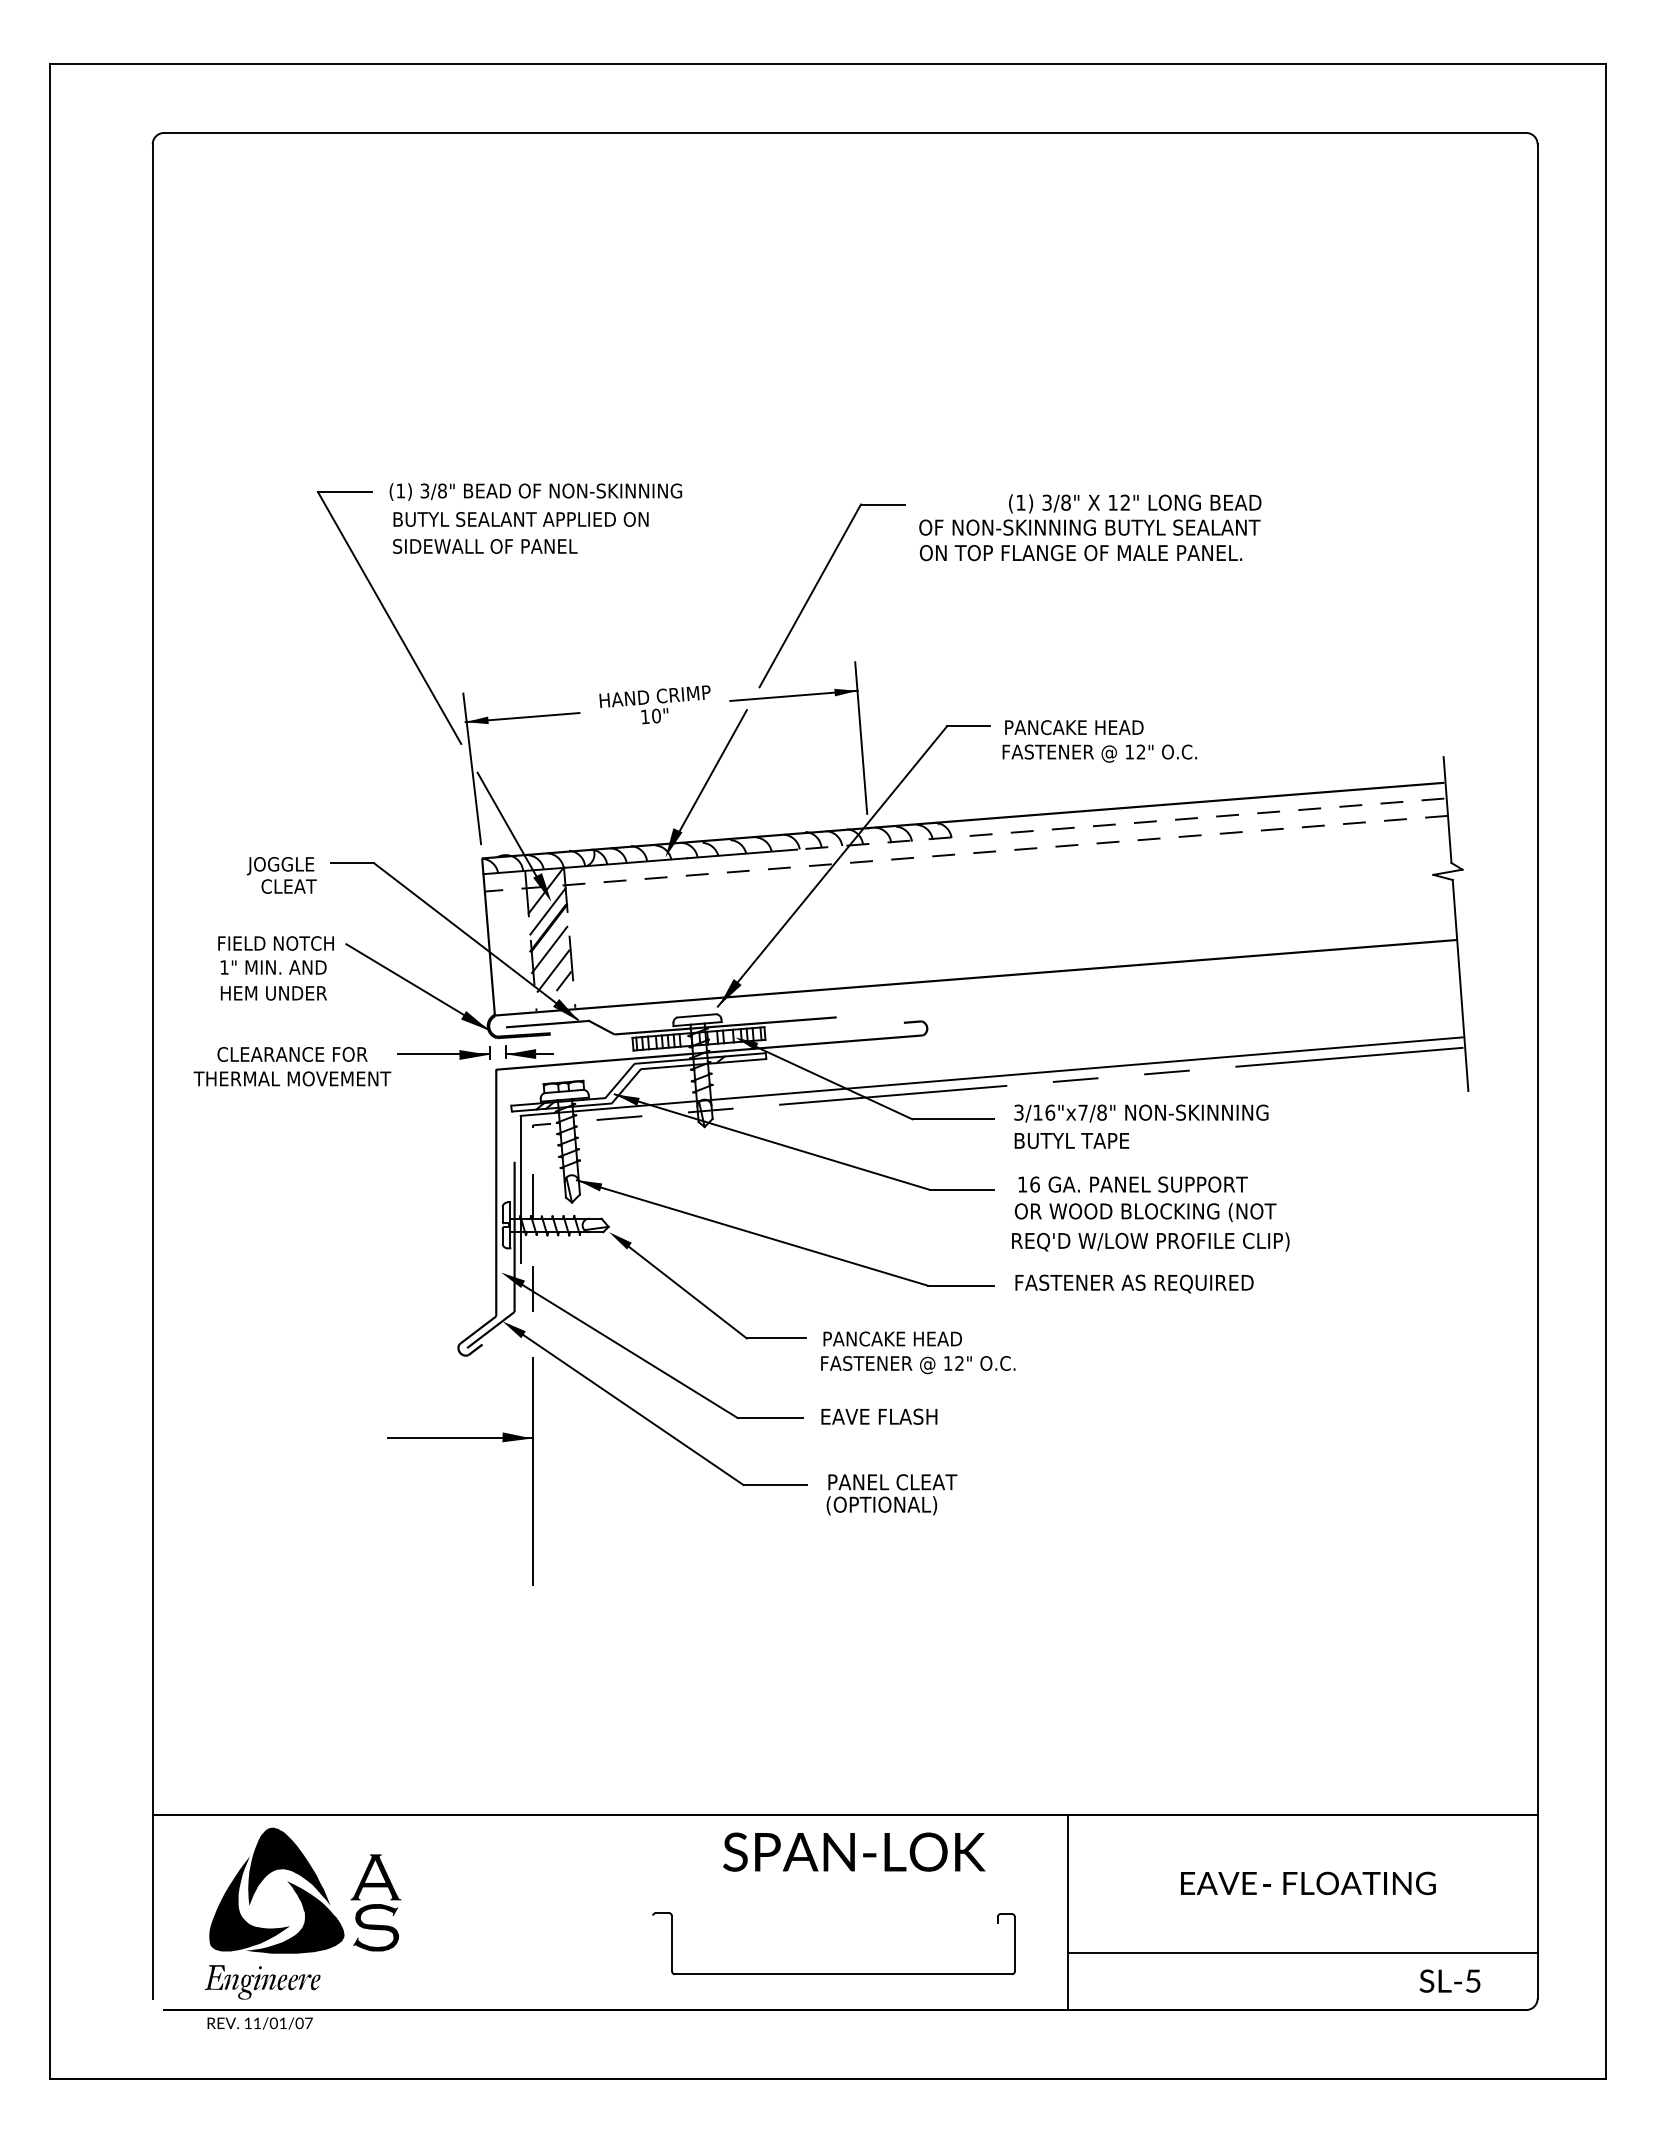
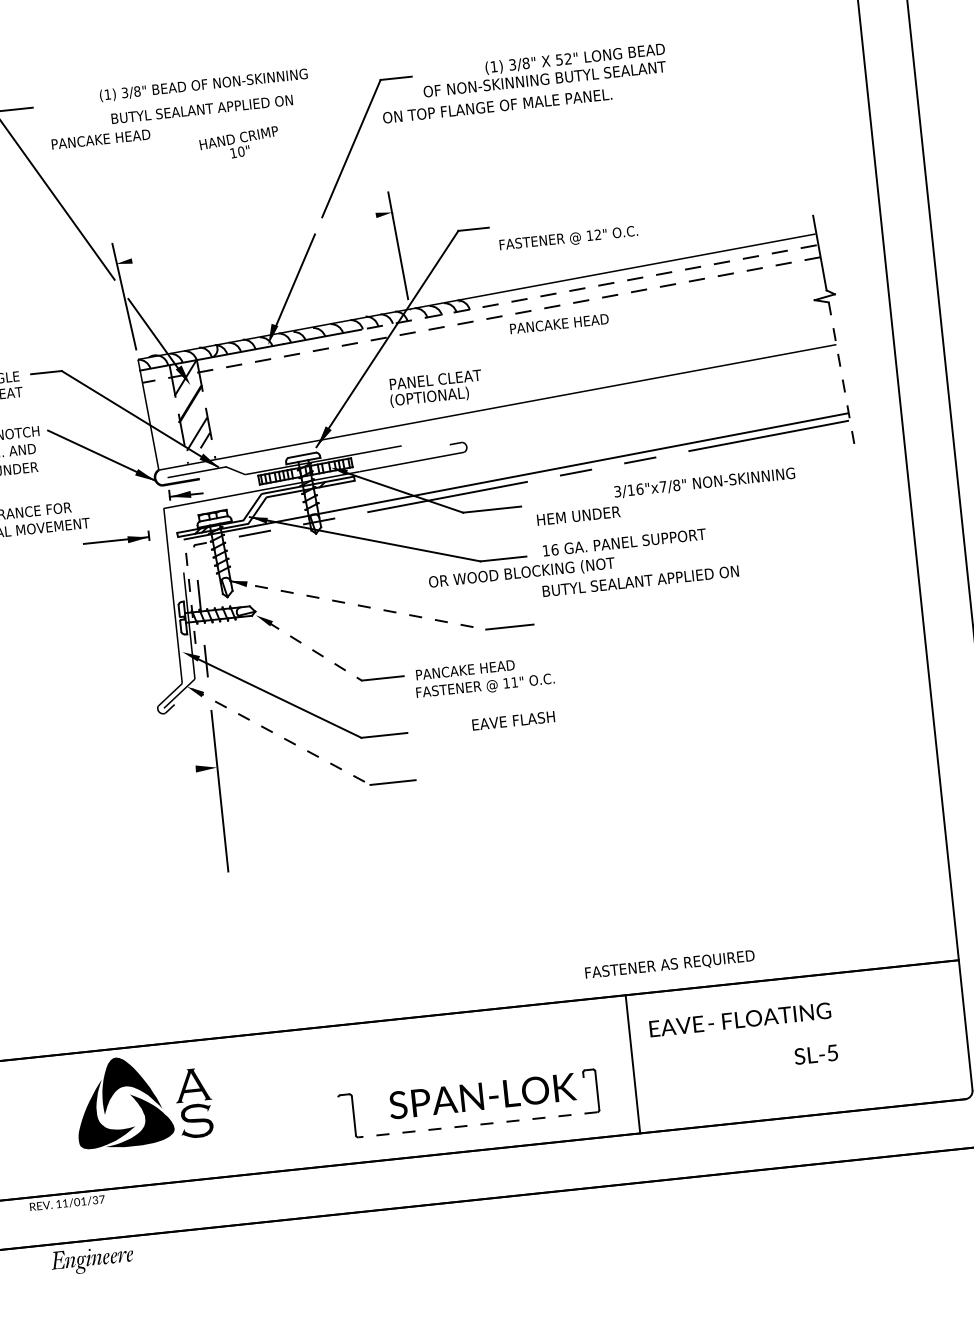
text: (535, 491) -> (203, 84), moved
text: (1112, 502) -> (559, 59), 12" -> 52"
text: (520, 519) -> (201, 109), moved
text: (485, 546) -> (117, 137), SIDEWALL OF PANEL -> PANCAKE HEAD
text: (1080, 553) -> (497, 106), moved
line: (793, 695) -> (346, 220), removed
text: (654, 704) -> (239, 143), moved
line: (522, 717) -> (156, 256), removed
text: (1074, 727) -> (559, 323), moved
line: (547, 911) -> (188, 392), removed
line: (549, 949) -> (192, 419), removed
line: (1460, 985) -> (842, 376), solid -> dashed
part: (443, 1052) -> (116, 539), moved
text: (1141, 1113) -> (704, 483), moved
text: (1073, 1140) -> (578, 515), BUTYL TAPE -> HEM UNDER
line: (520, 1189) -> (190, 591), solid -> dashed
text: (1145, 1212) -> (521, 573), moved
line: (752, 1233) -> (358, 605), solid -> dashed
text: (1151, 1241) -> (641, 581), REQ'D W/LOW PROFILE CLIP) -> BUTYL SEALANT APPLIED ON
text: (1134, 1283) -> (669, 964), moved
line: (686, 1291) -> (315, 651), solid -> dashed
text: (959, 1363) -> (514, 682), 12" -> 11"
line: (626, 1405) -> (281, 737), solid -> dashed
text: (879, 1416) -> (513, 720), moved
line: (460, 1438) -> (165, 772), removed
text: (891, 1494) -> (435, 388), moved
text: (854, 1851) -> (482, 1095), moved
text: (1308, 1883) -> (740, 1019), moved
part: (305, 1890) -> (143, 1099), moved
line: (1302, 1952) -> (802, 1075), removed
line: (842, 1974) -> (477, 1125), solid -> dashed
text: (1449, 1980) -> (815, 1054), moved
part: (262, 1982) -> (92, 1260), moved
text: (299, 2023) -> (95, 1200), 11/01/07 -> 11/01/37

